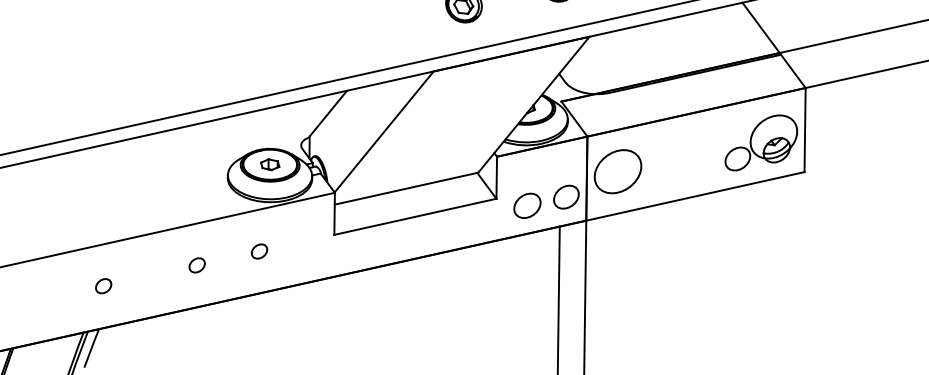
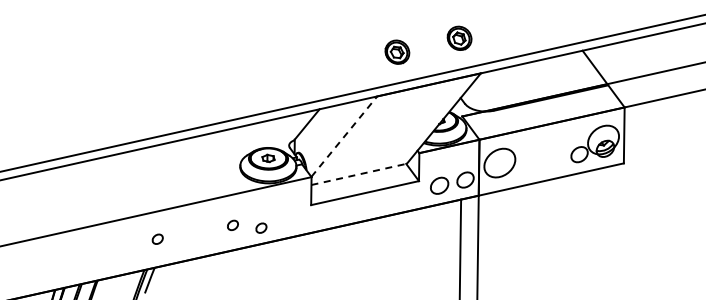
line: (384, 131) -> (344, 136), solid -> dashed
line: (407, 188) -> (359, 174), solid -> dashed
part: (259, 250) -> (261, 227), moved
part: (196, 264) -> (232, 224), moved

